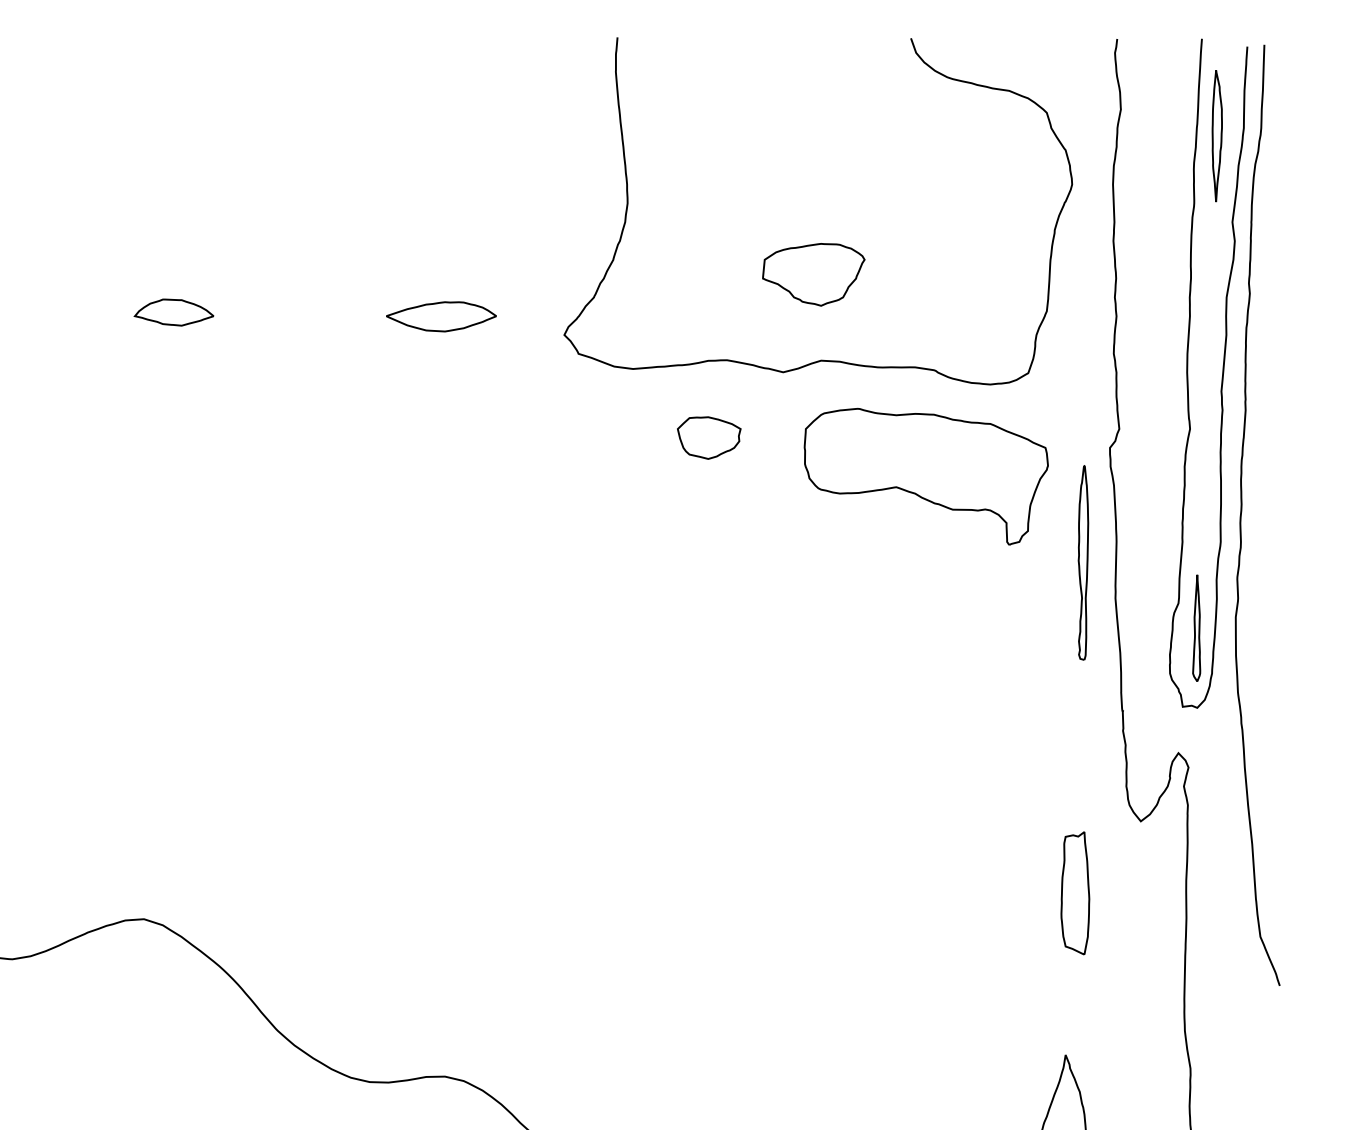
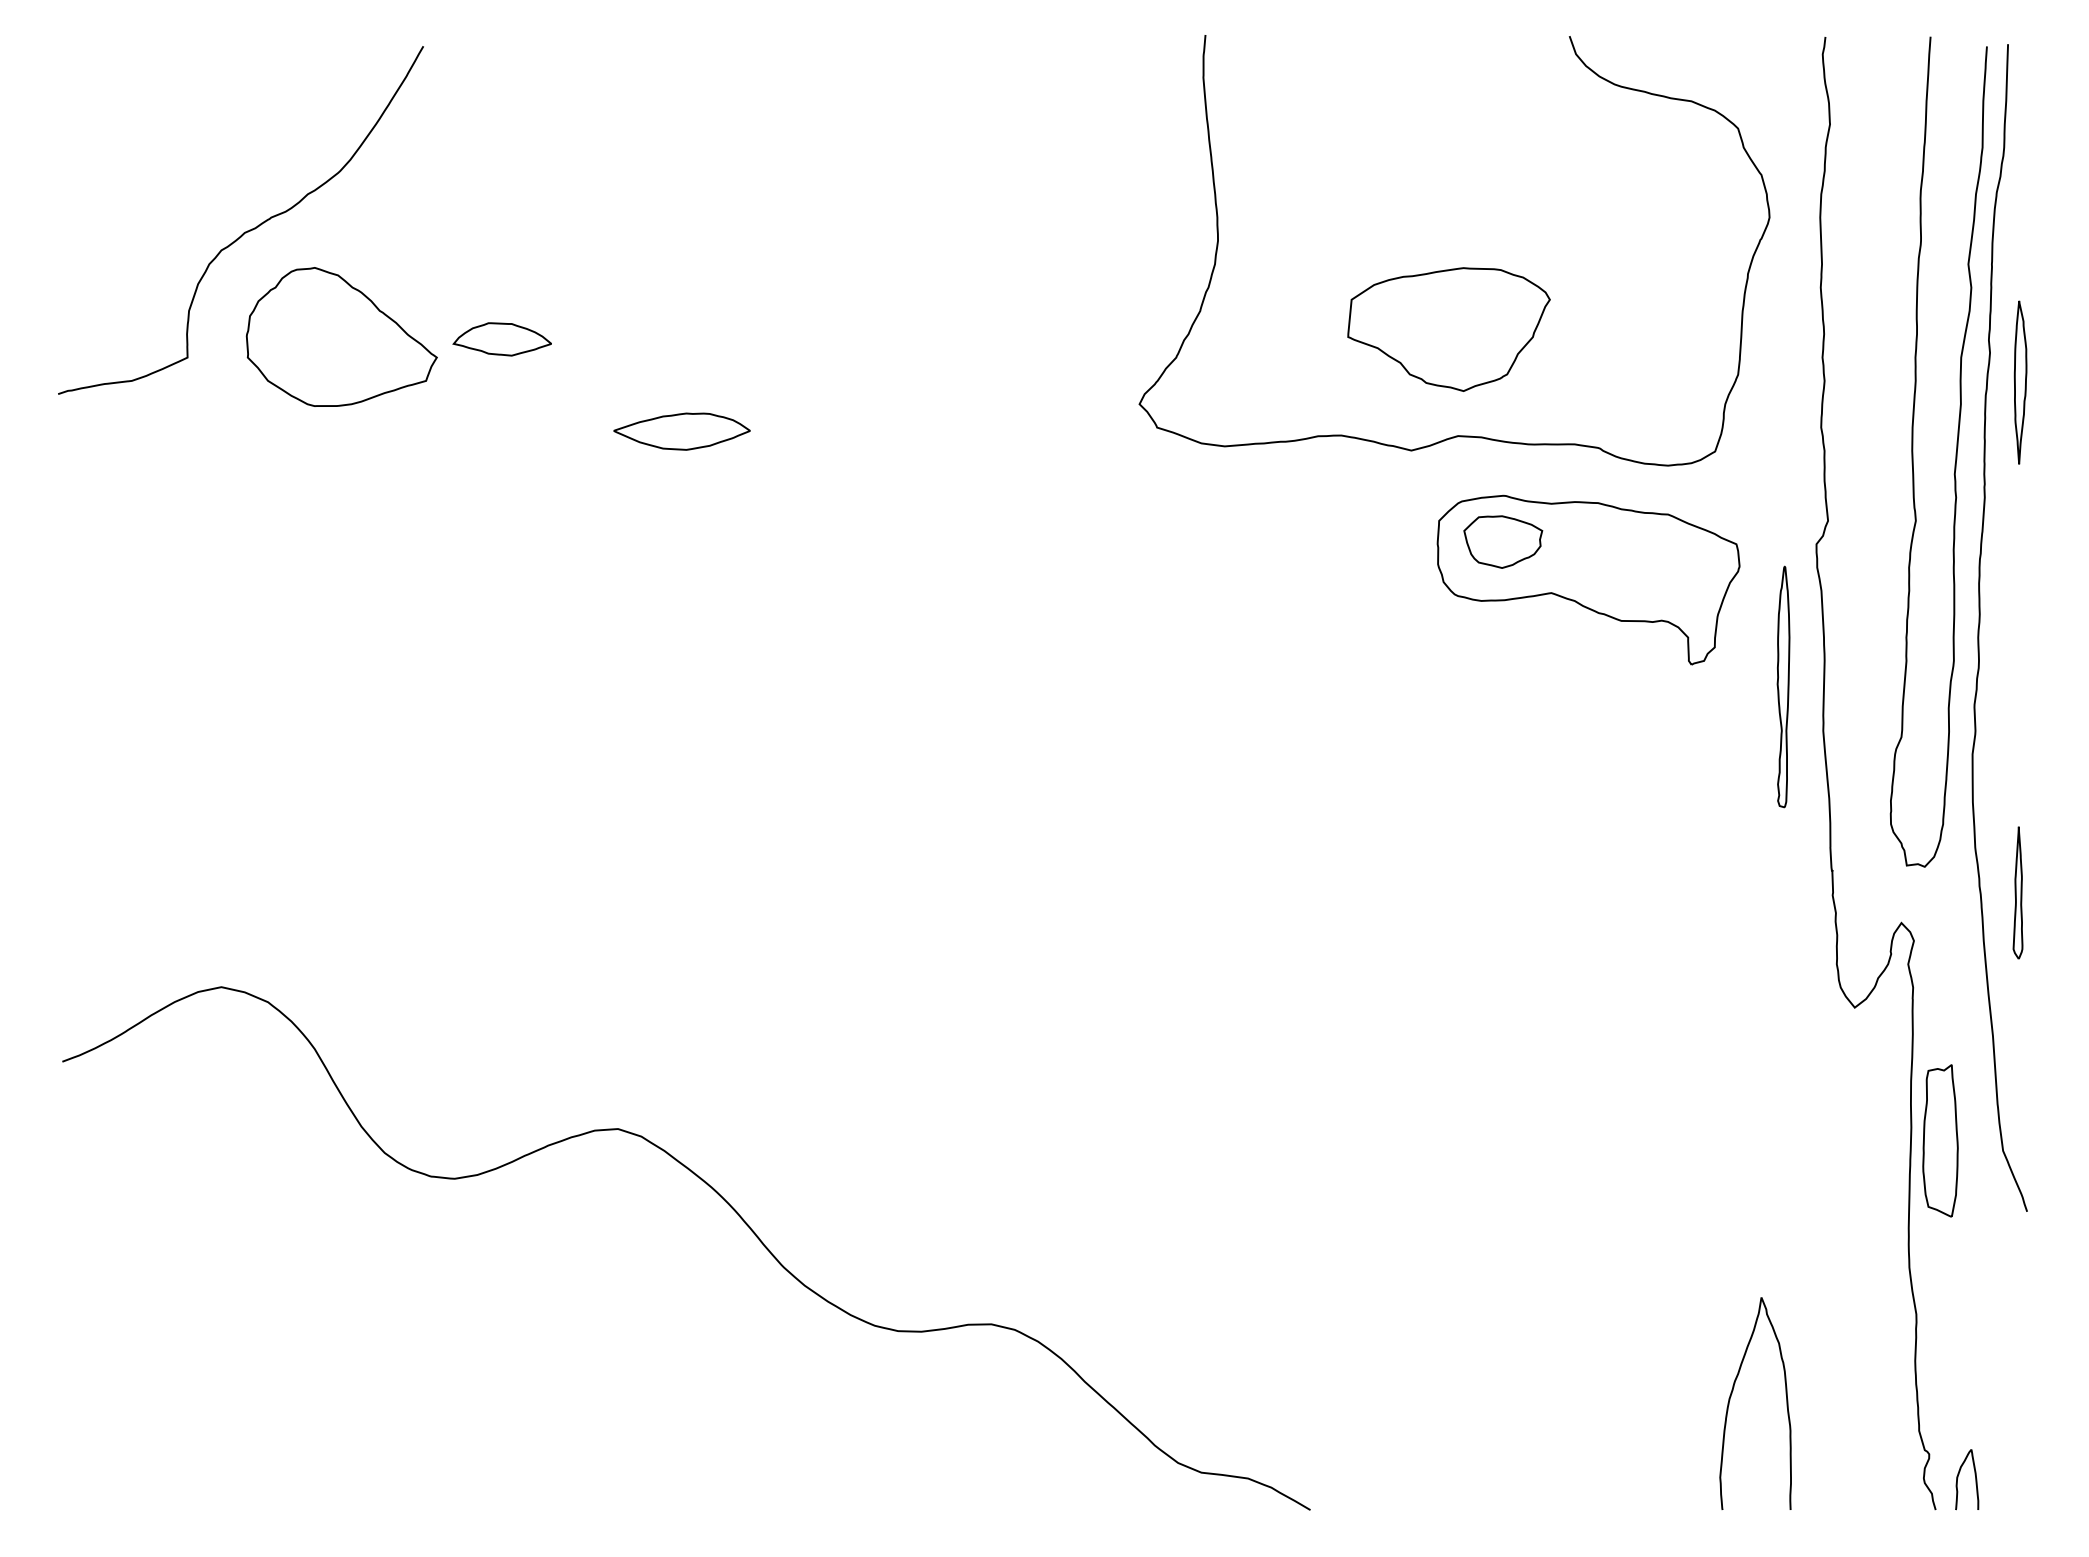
part: (1217, 136) -> (2020, 382), moved
part: (813, 274) -> (1448, 329), size x1.6
part: (173, 312) -> (501, 339), moved
part: (441, 316) -> (681, 431), moved
part: (709, 437) -> (1503, 541), moved
part: (1196, 627) -> (2017, 892), moved
part: (1075, 892) -> (1940, 1140), moved

